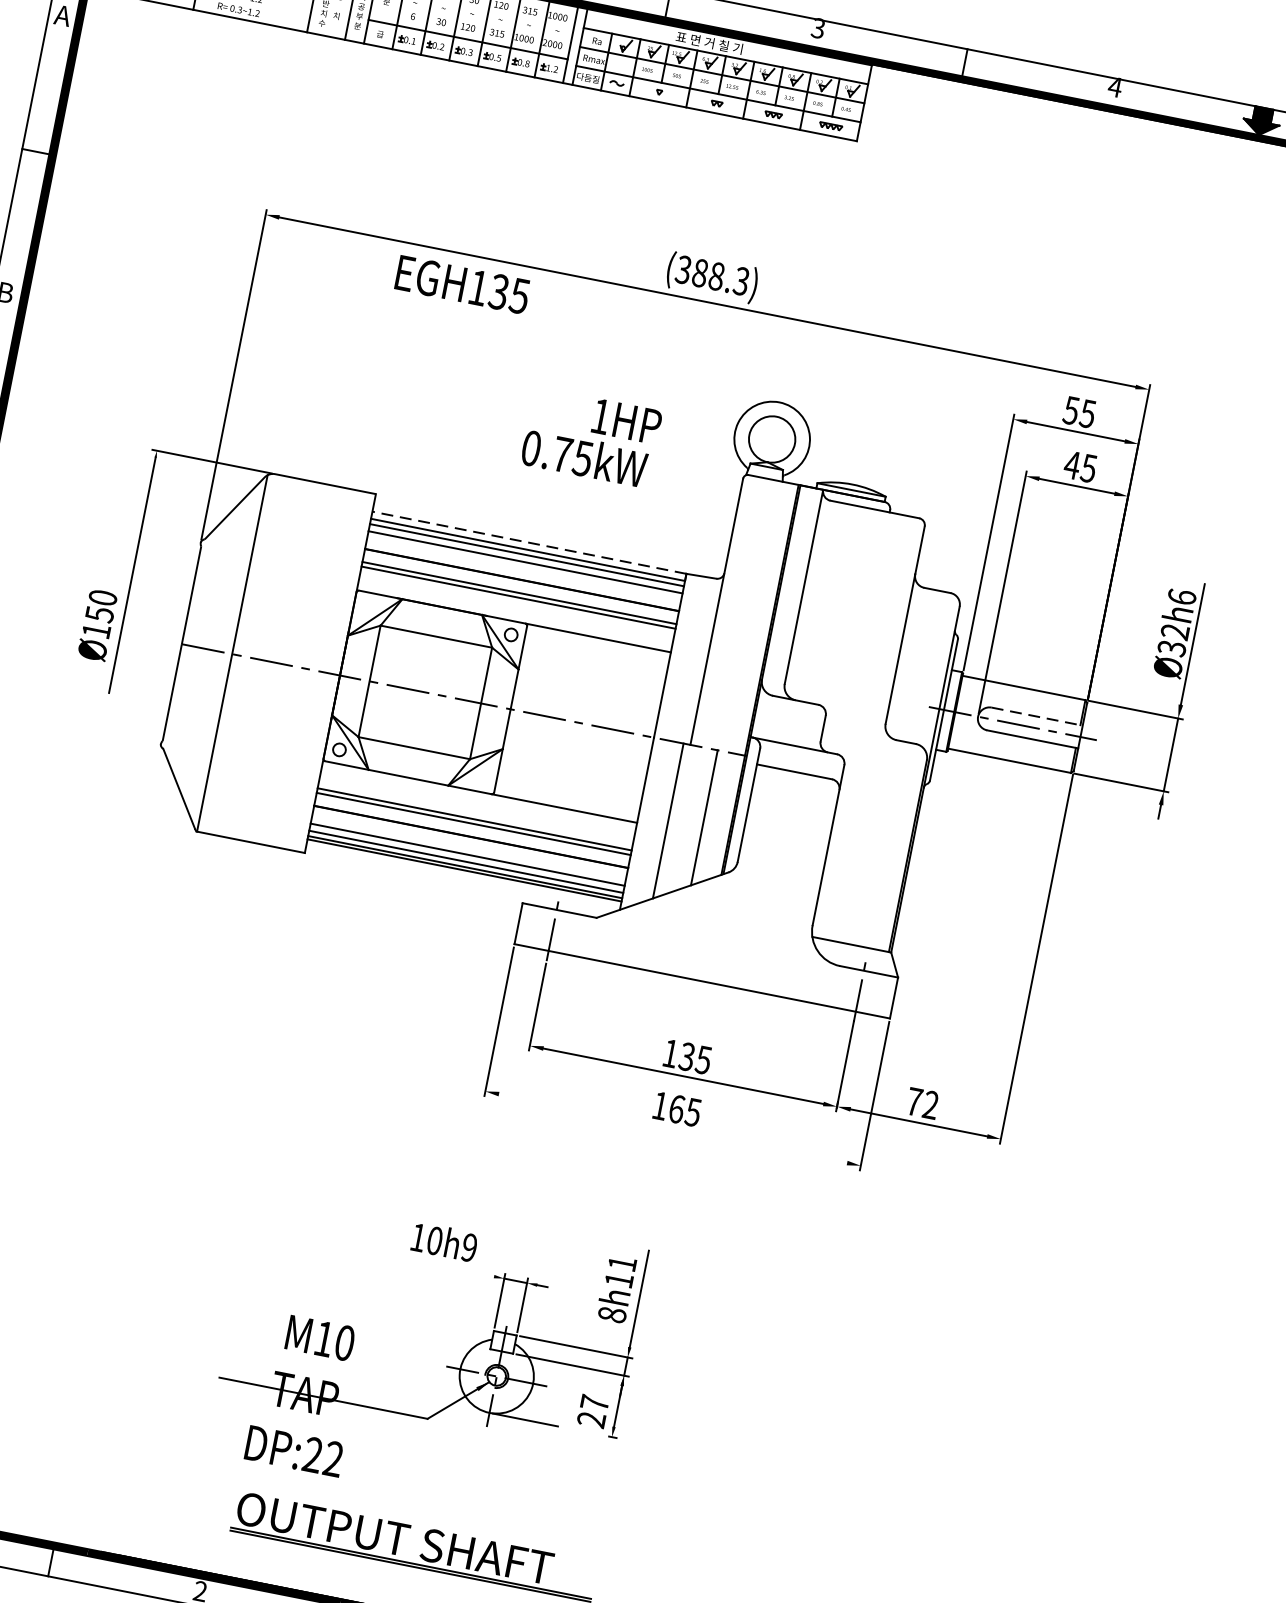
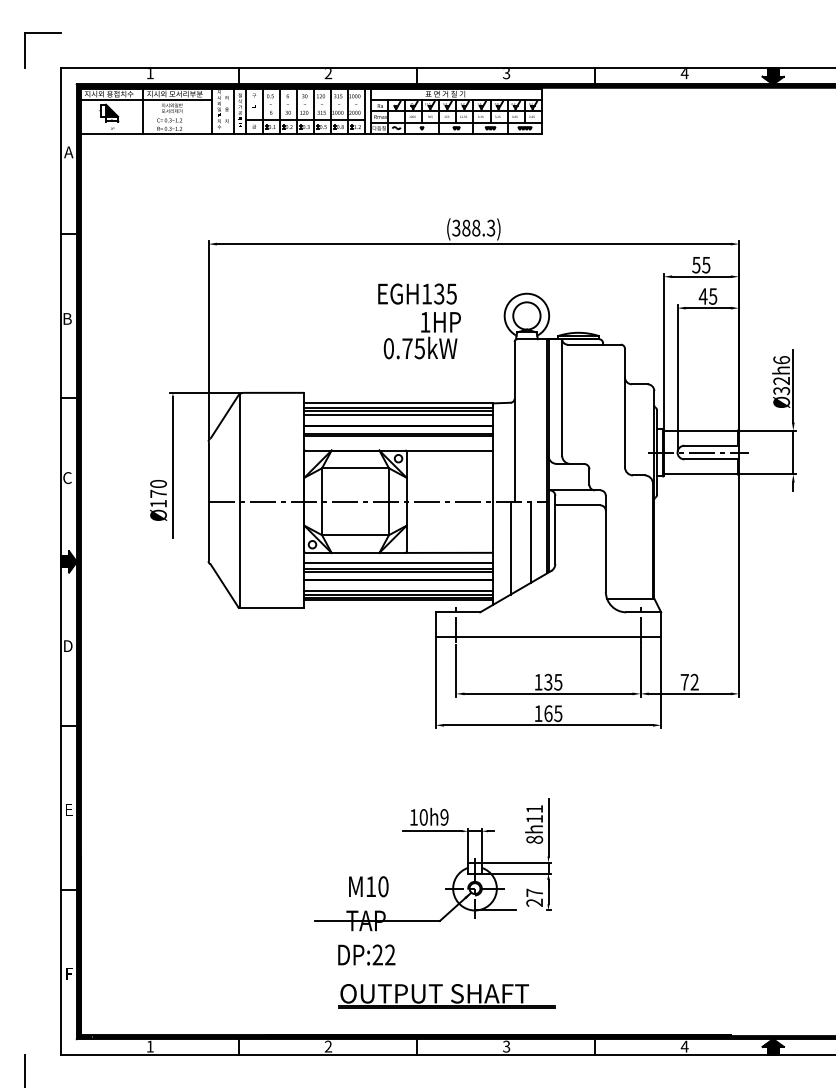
text: (462, 283) -> (417, 293), moved
line: (529, 542) -> (398, 403), dashed -> solid
text: (99, 613) -> (158, 493), Ø150 -> Ø170
line: (1038, 716) -> (712, 445), dashed -> solid
line: (476, 807) -> (398, 562), added
line: (673, 1128) -> (548, 725), added
line: (444, 1267) -> (432, 831), added

